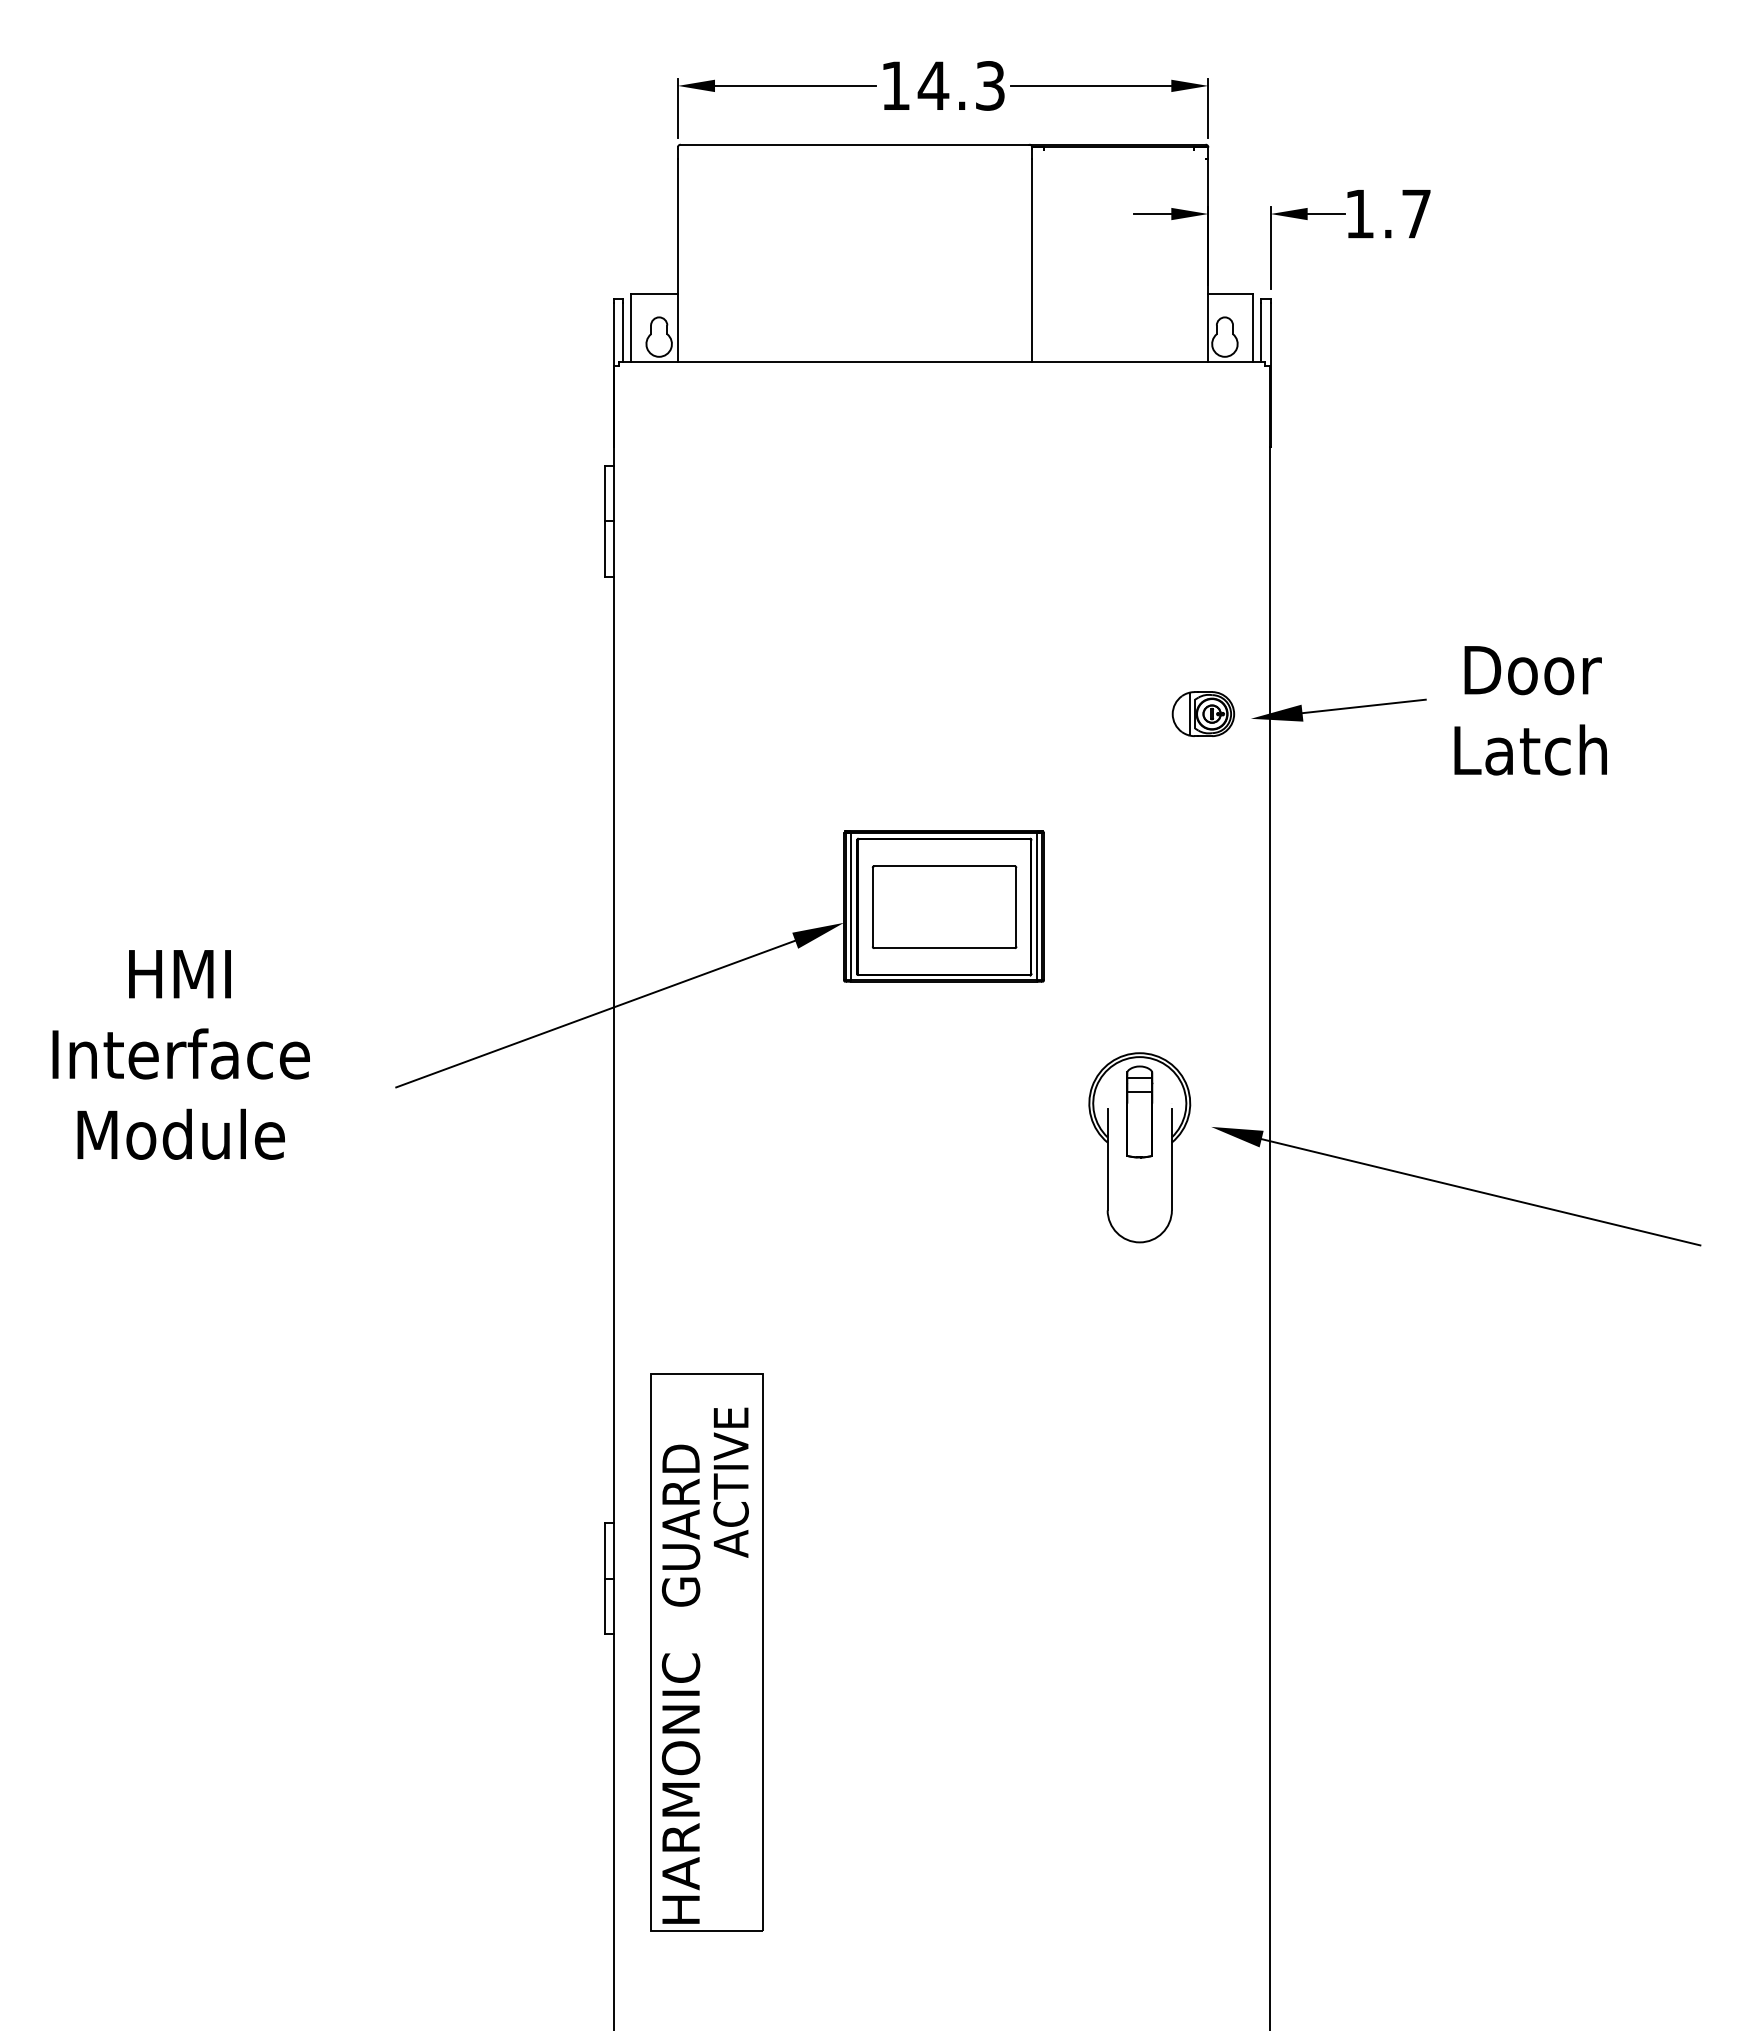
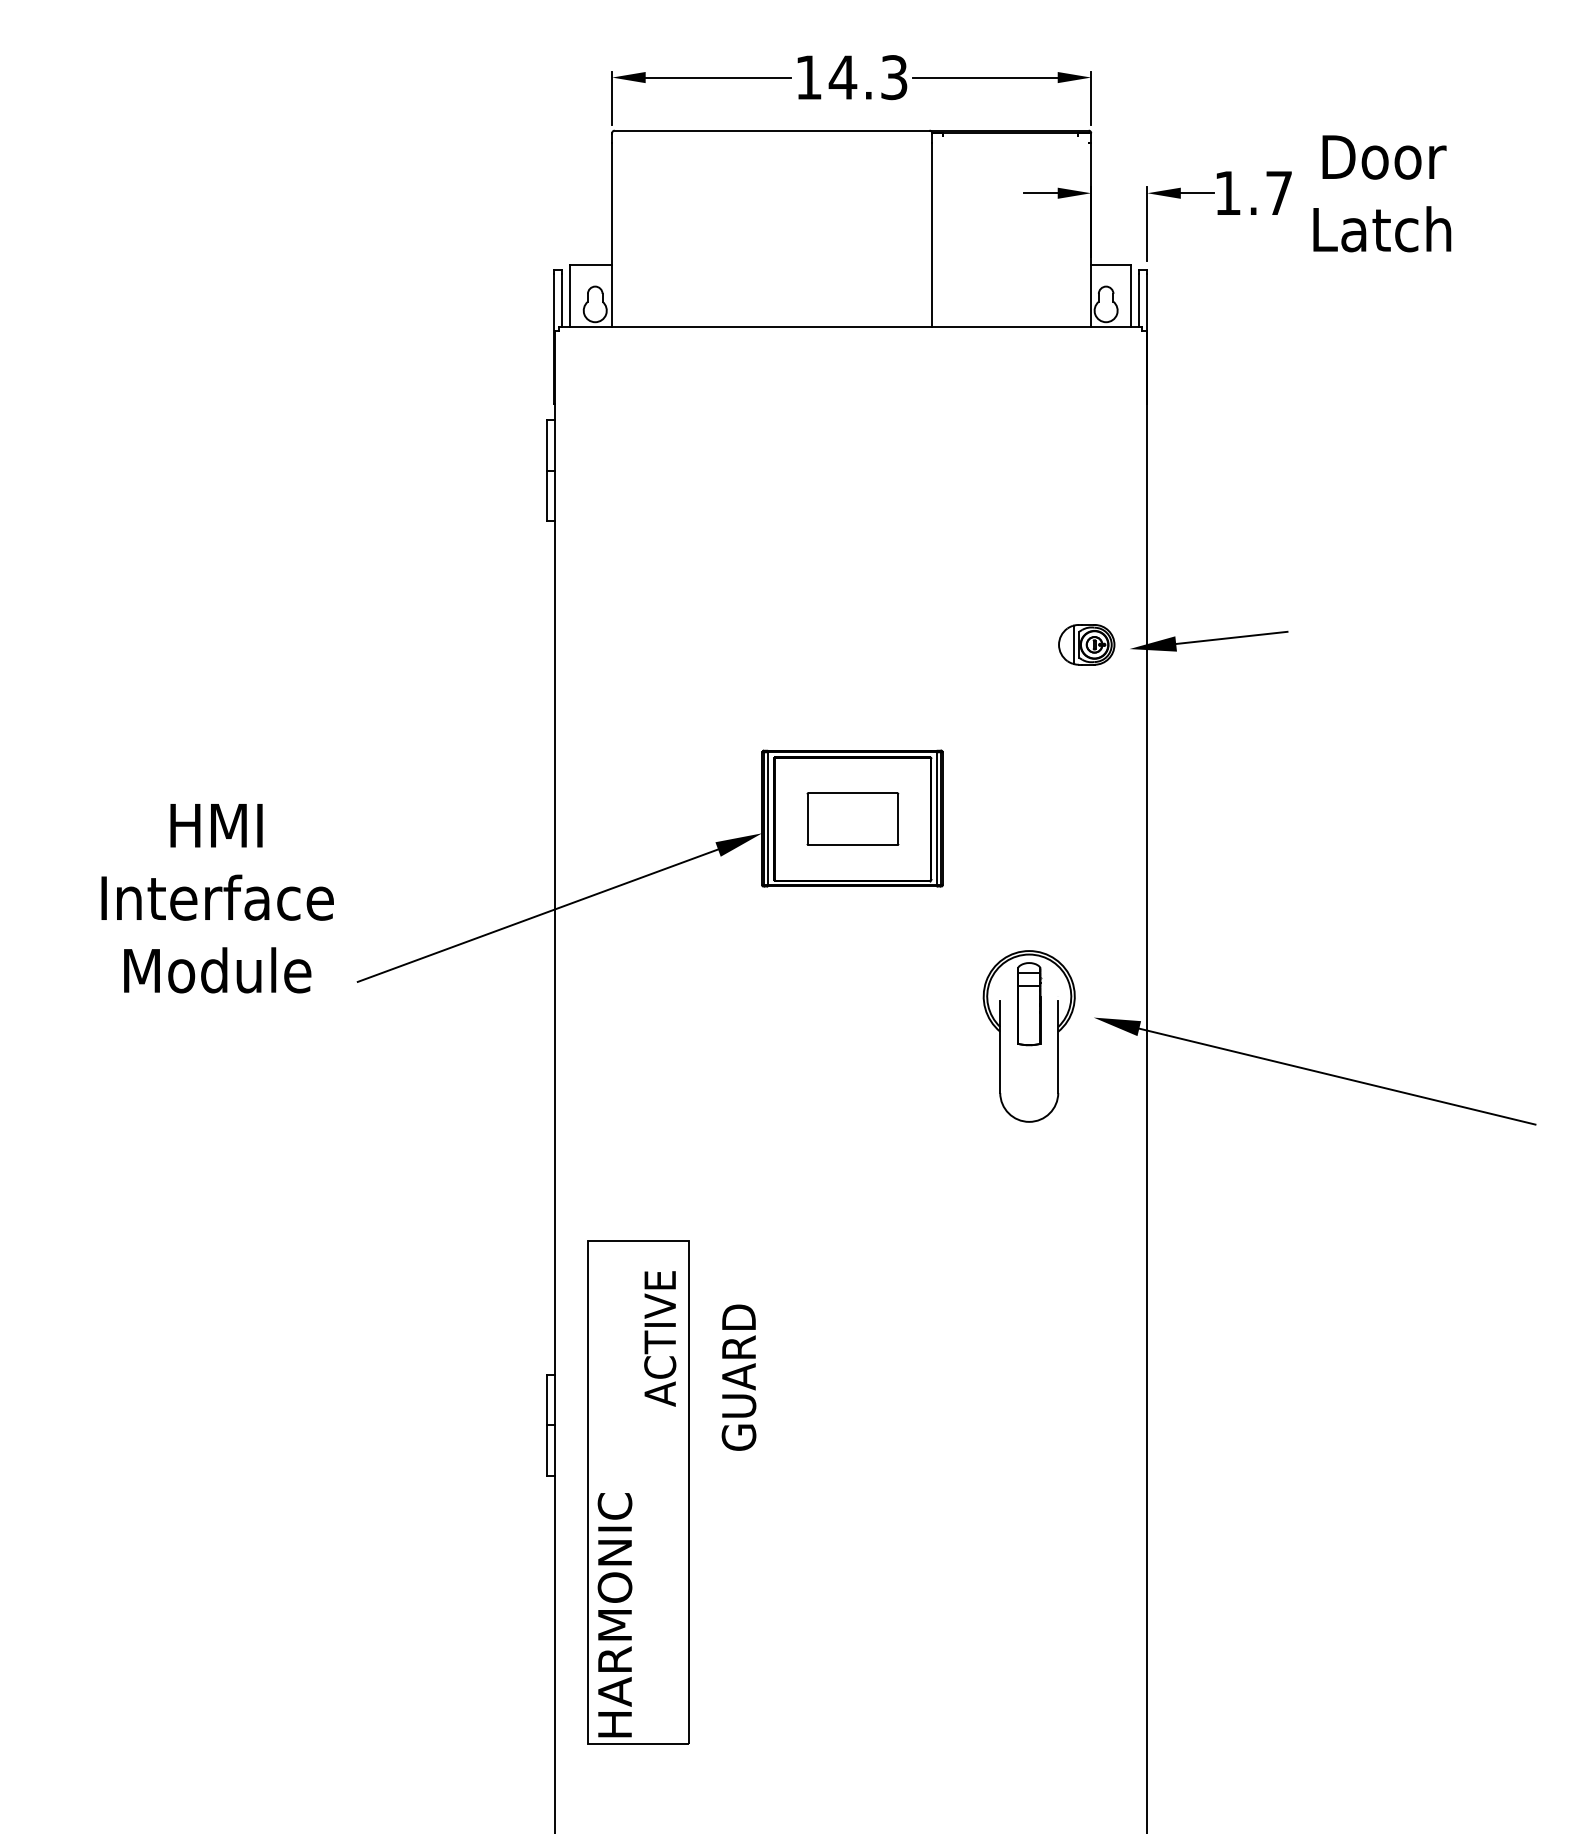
text: (1530, 710) -> (1382, 193), moved
part: (944, 906) -> (852, 818), size x0.7
text: (181, 1054) -> (217, 898), moved
text: (680, 1525) -> (738, 1377), moved

